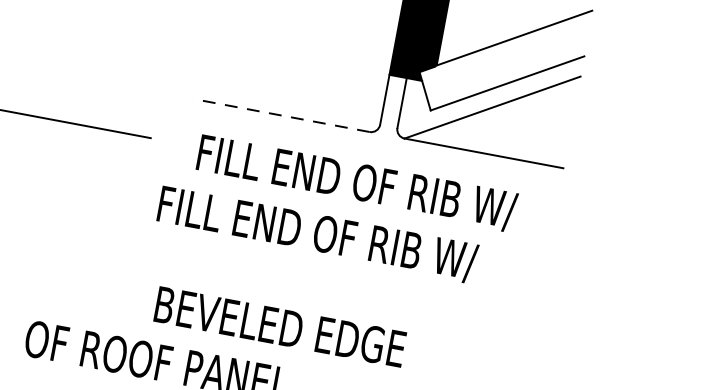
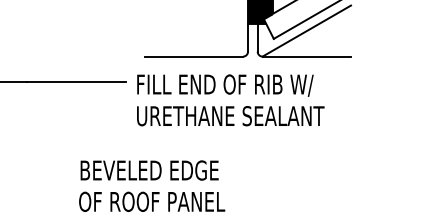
line: (280, 115) -> (193, 56), dashed -> solid
text: (357, 183) -> (225, 85), moved
text: (326, 237) -> (230, 117), FILL END OF RIB W/ -> URETHANE SEALANT
text: (280, 326) -> (149, 170), moved

